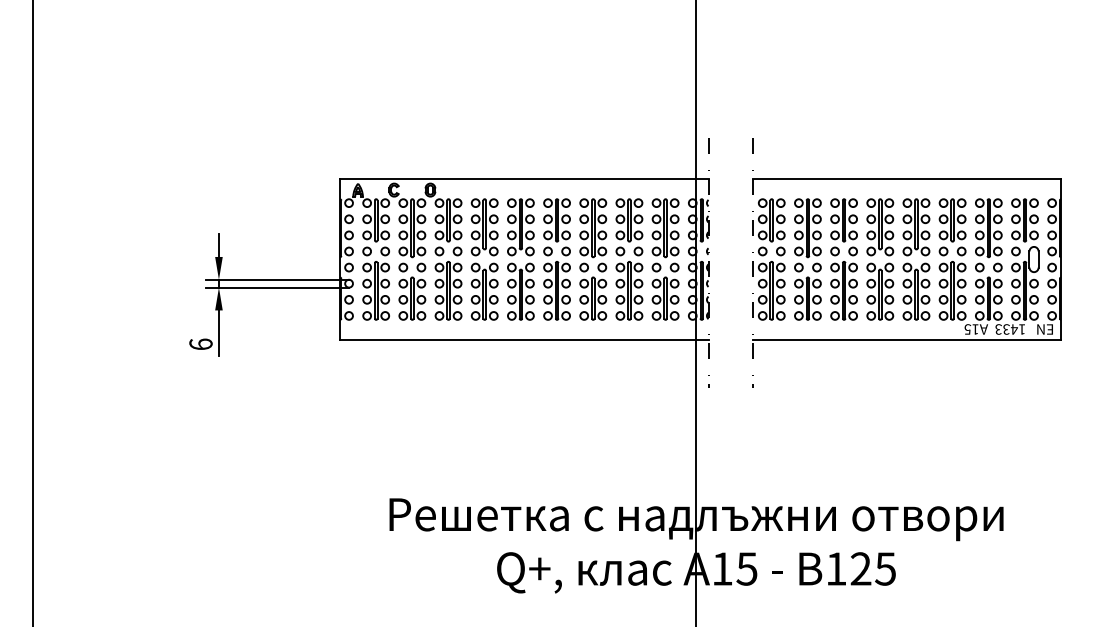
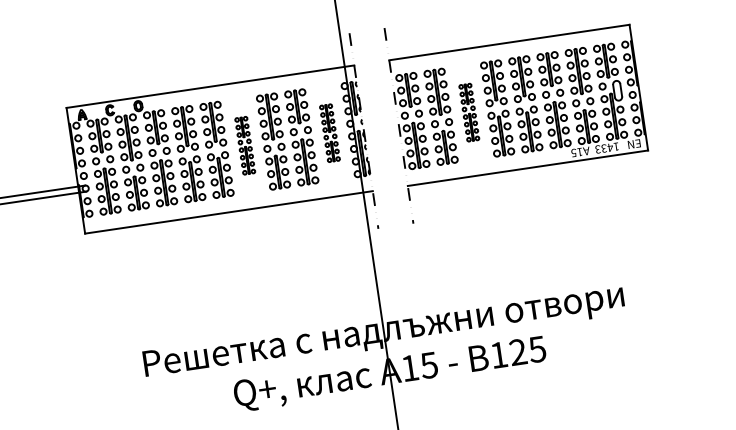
part: (556, 259) -> (244, 145), size x0.6
part: (665, 259) -> (329, 133), size x0.6
part: (843, 259) -> (468, 112), size x0.6

